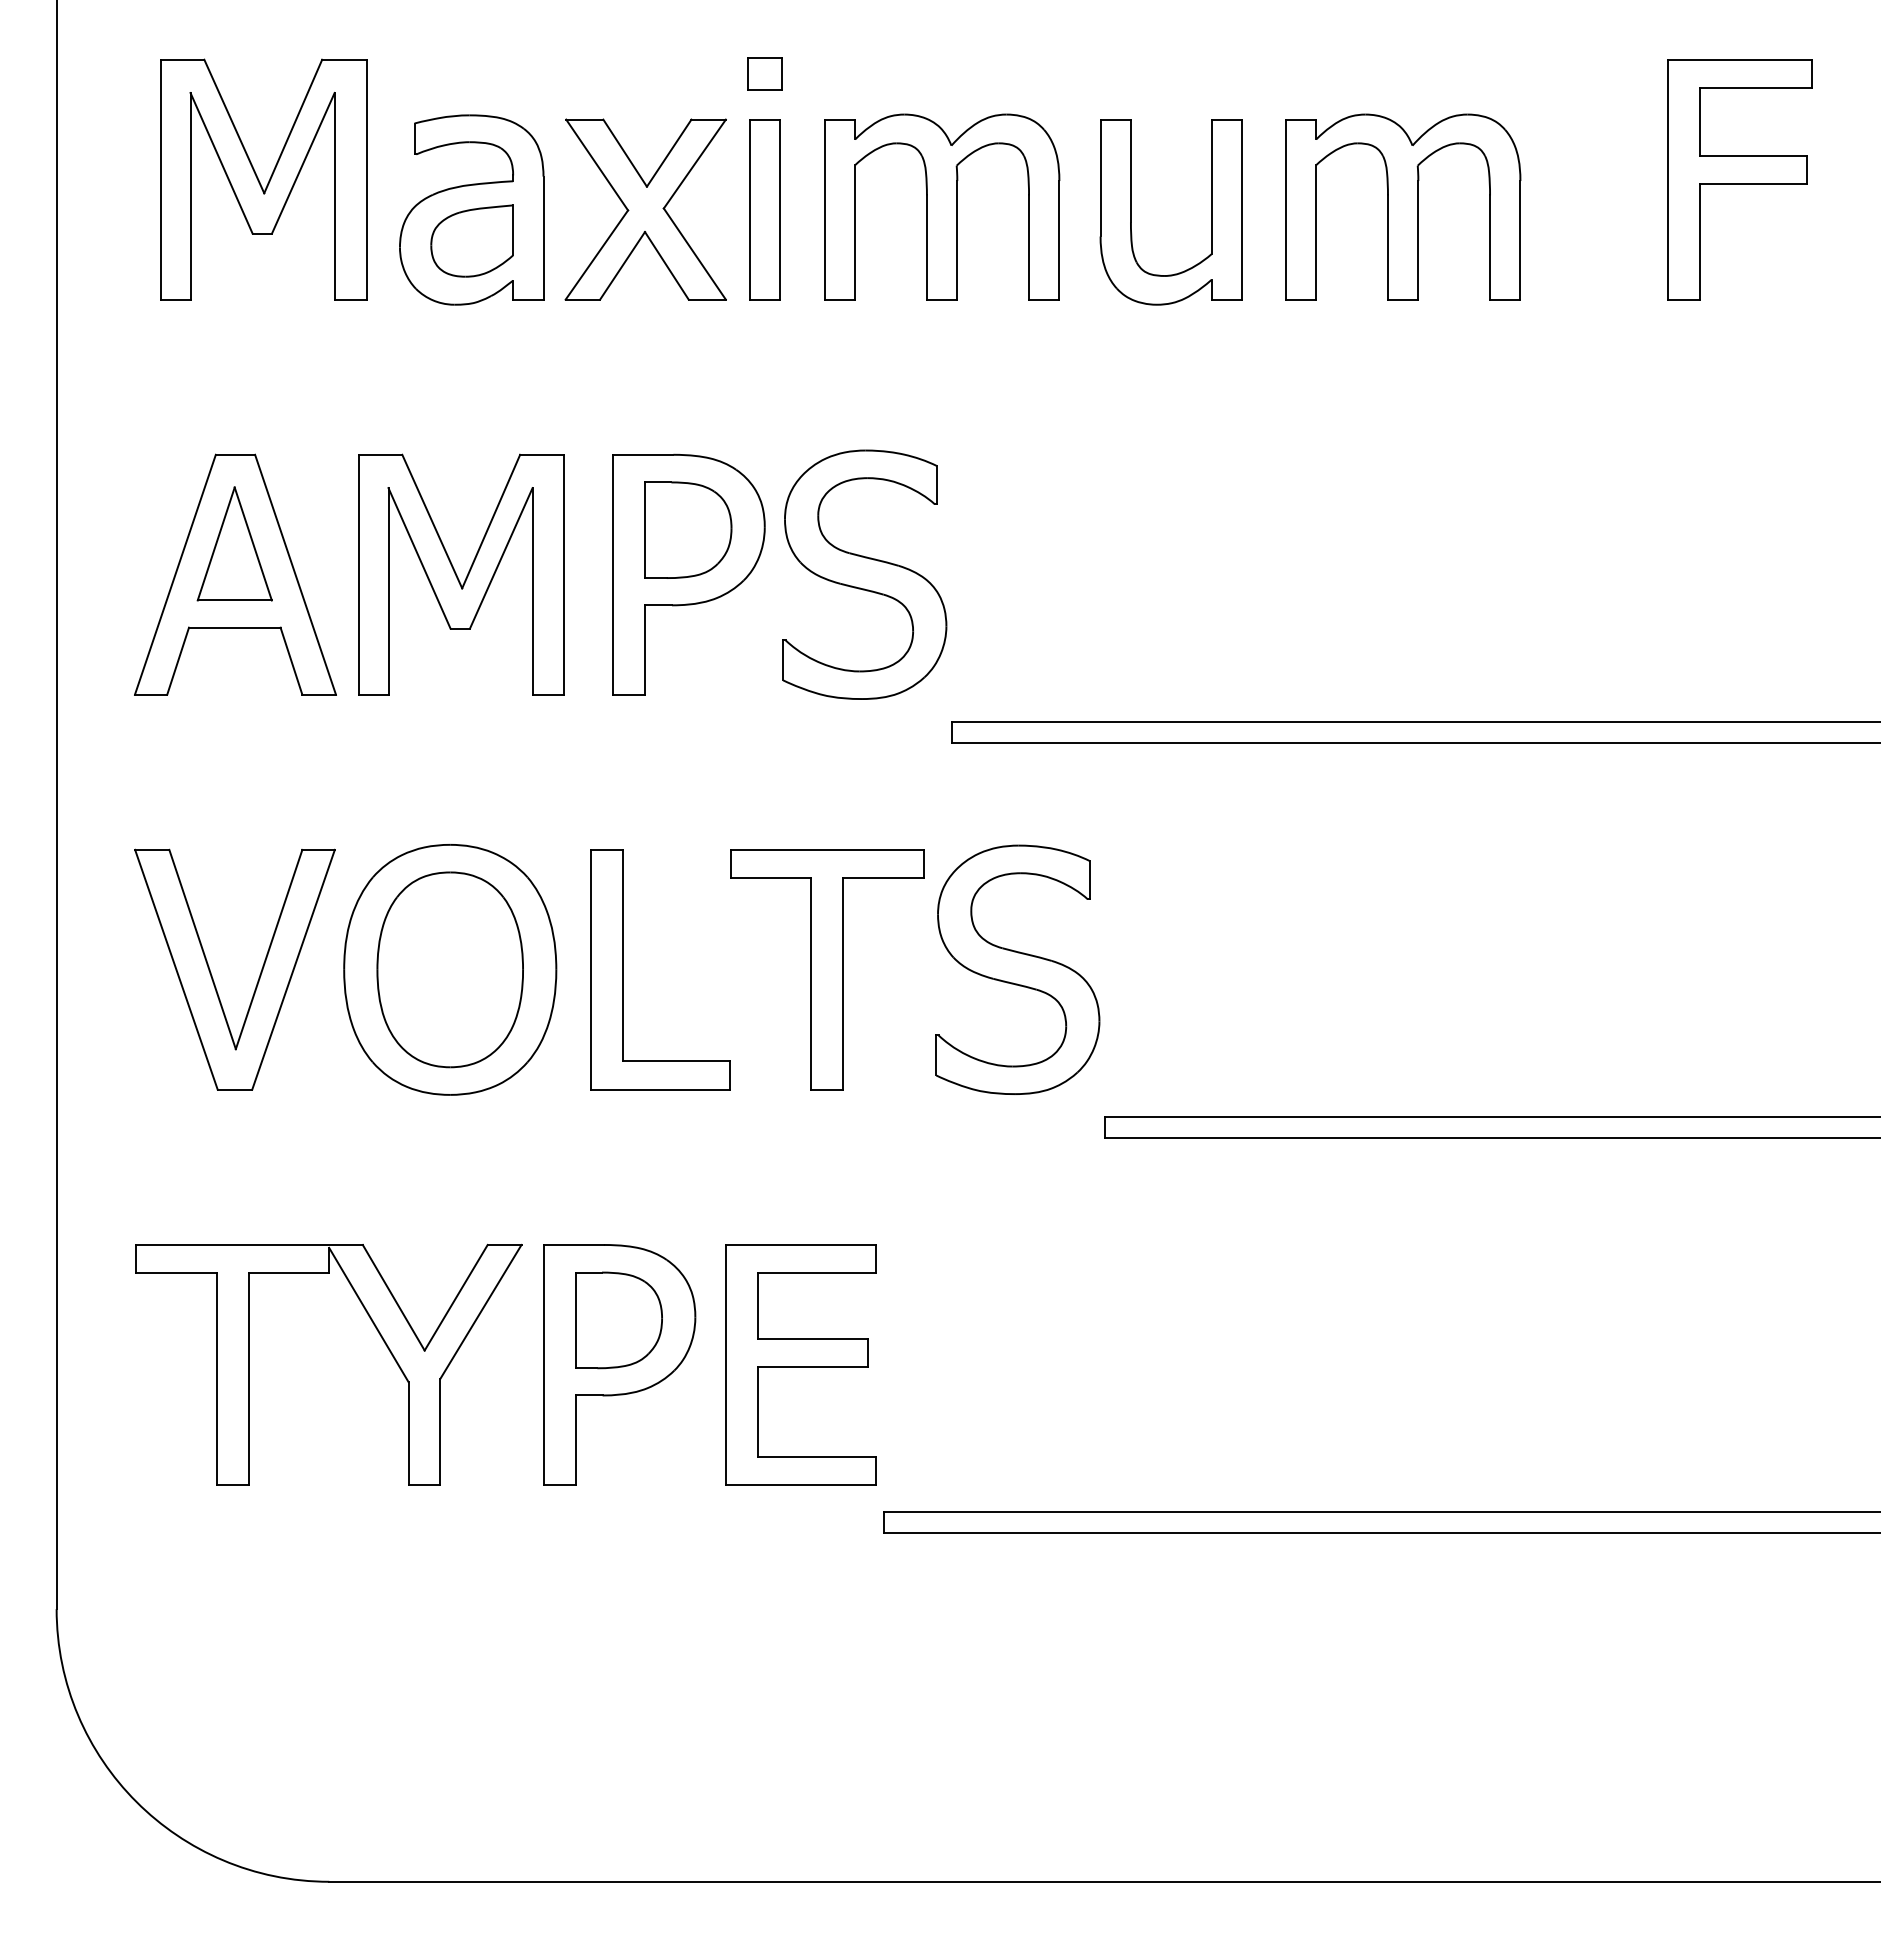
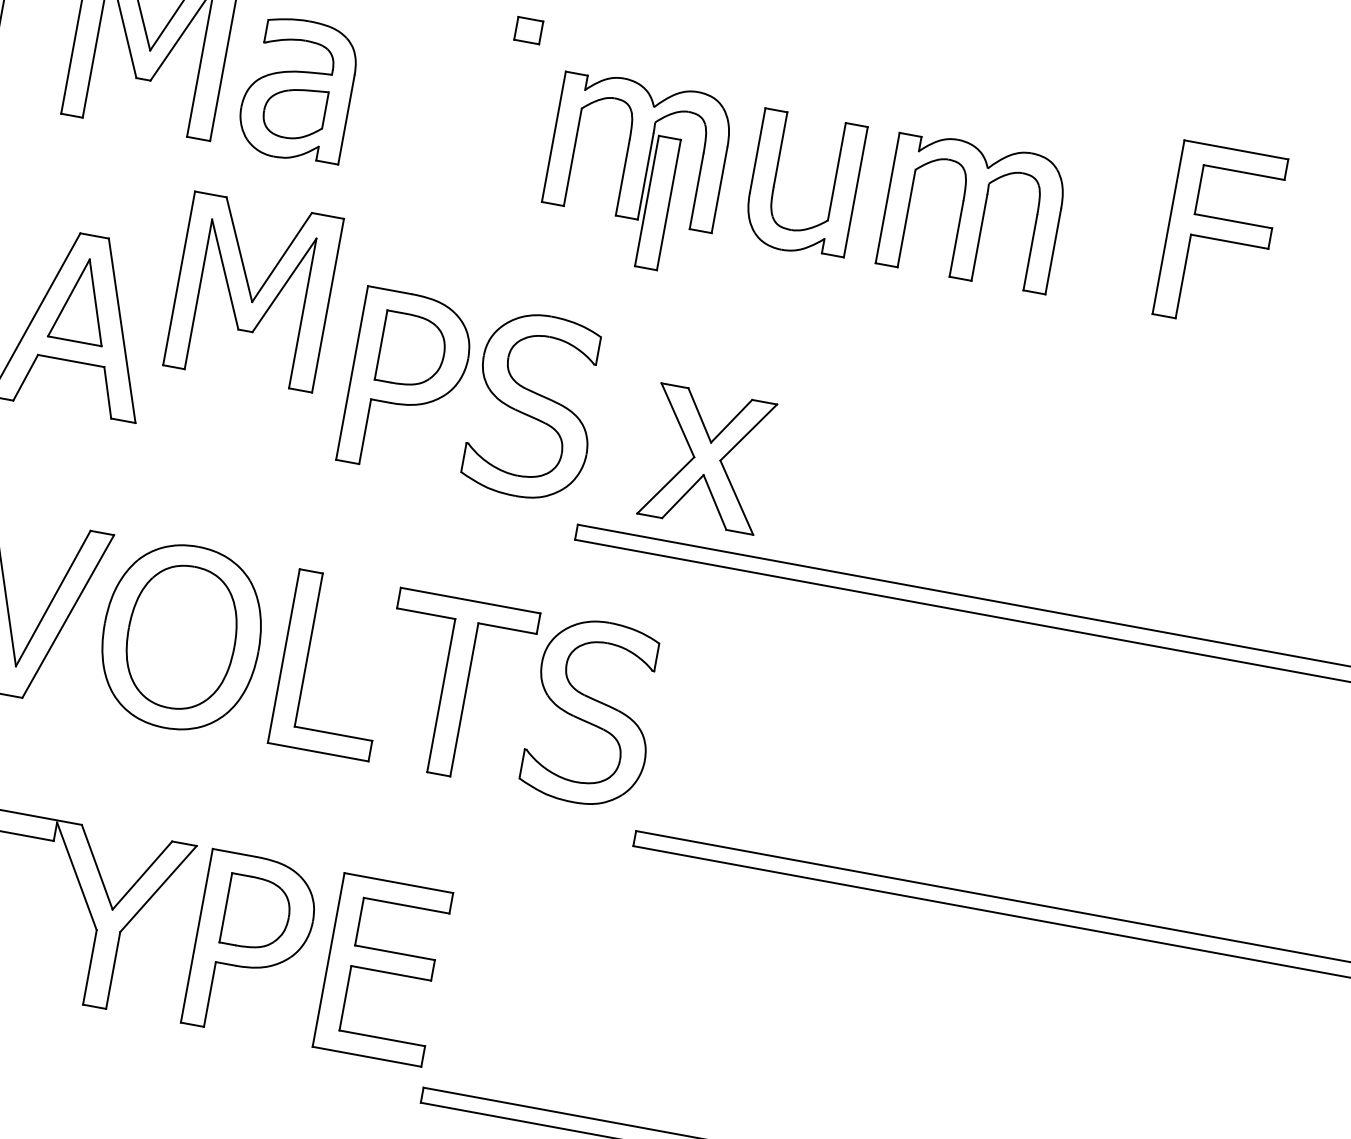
part: (645, 209) -> (707, 458), moved
part: (764, 209) -> (657, 202), moved
part: (461, 574) -> (253, 291), moved

